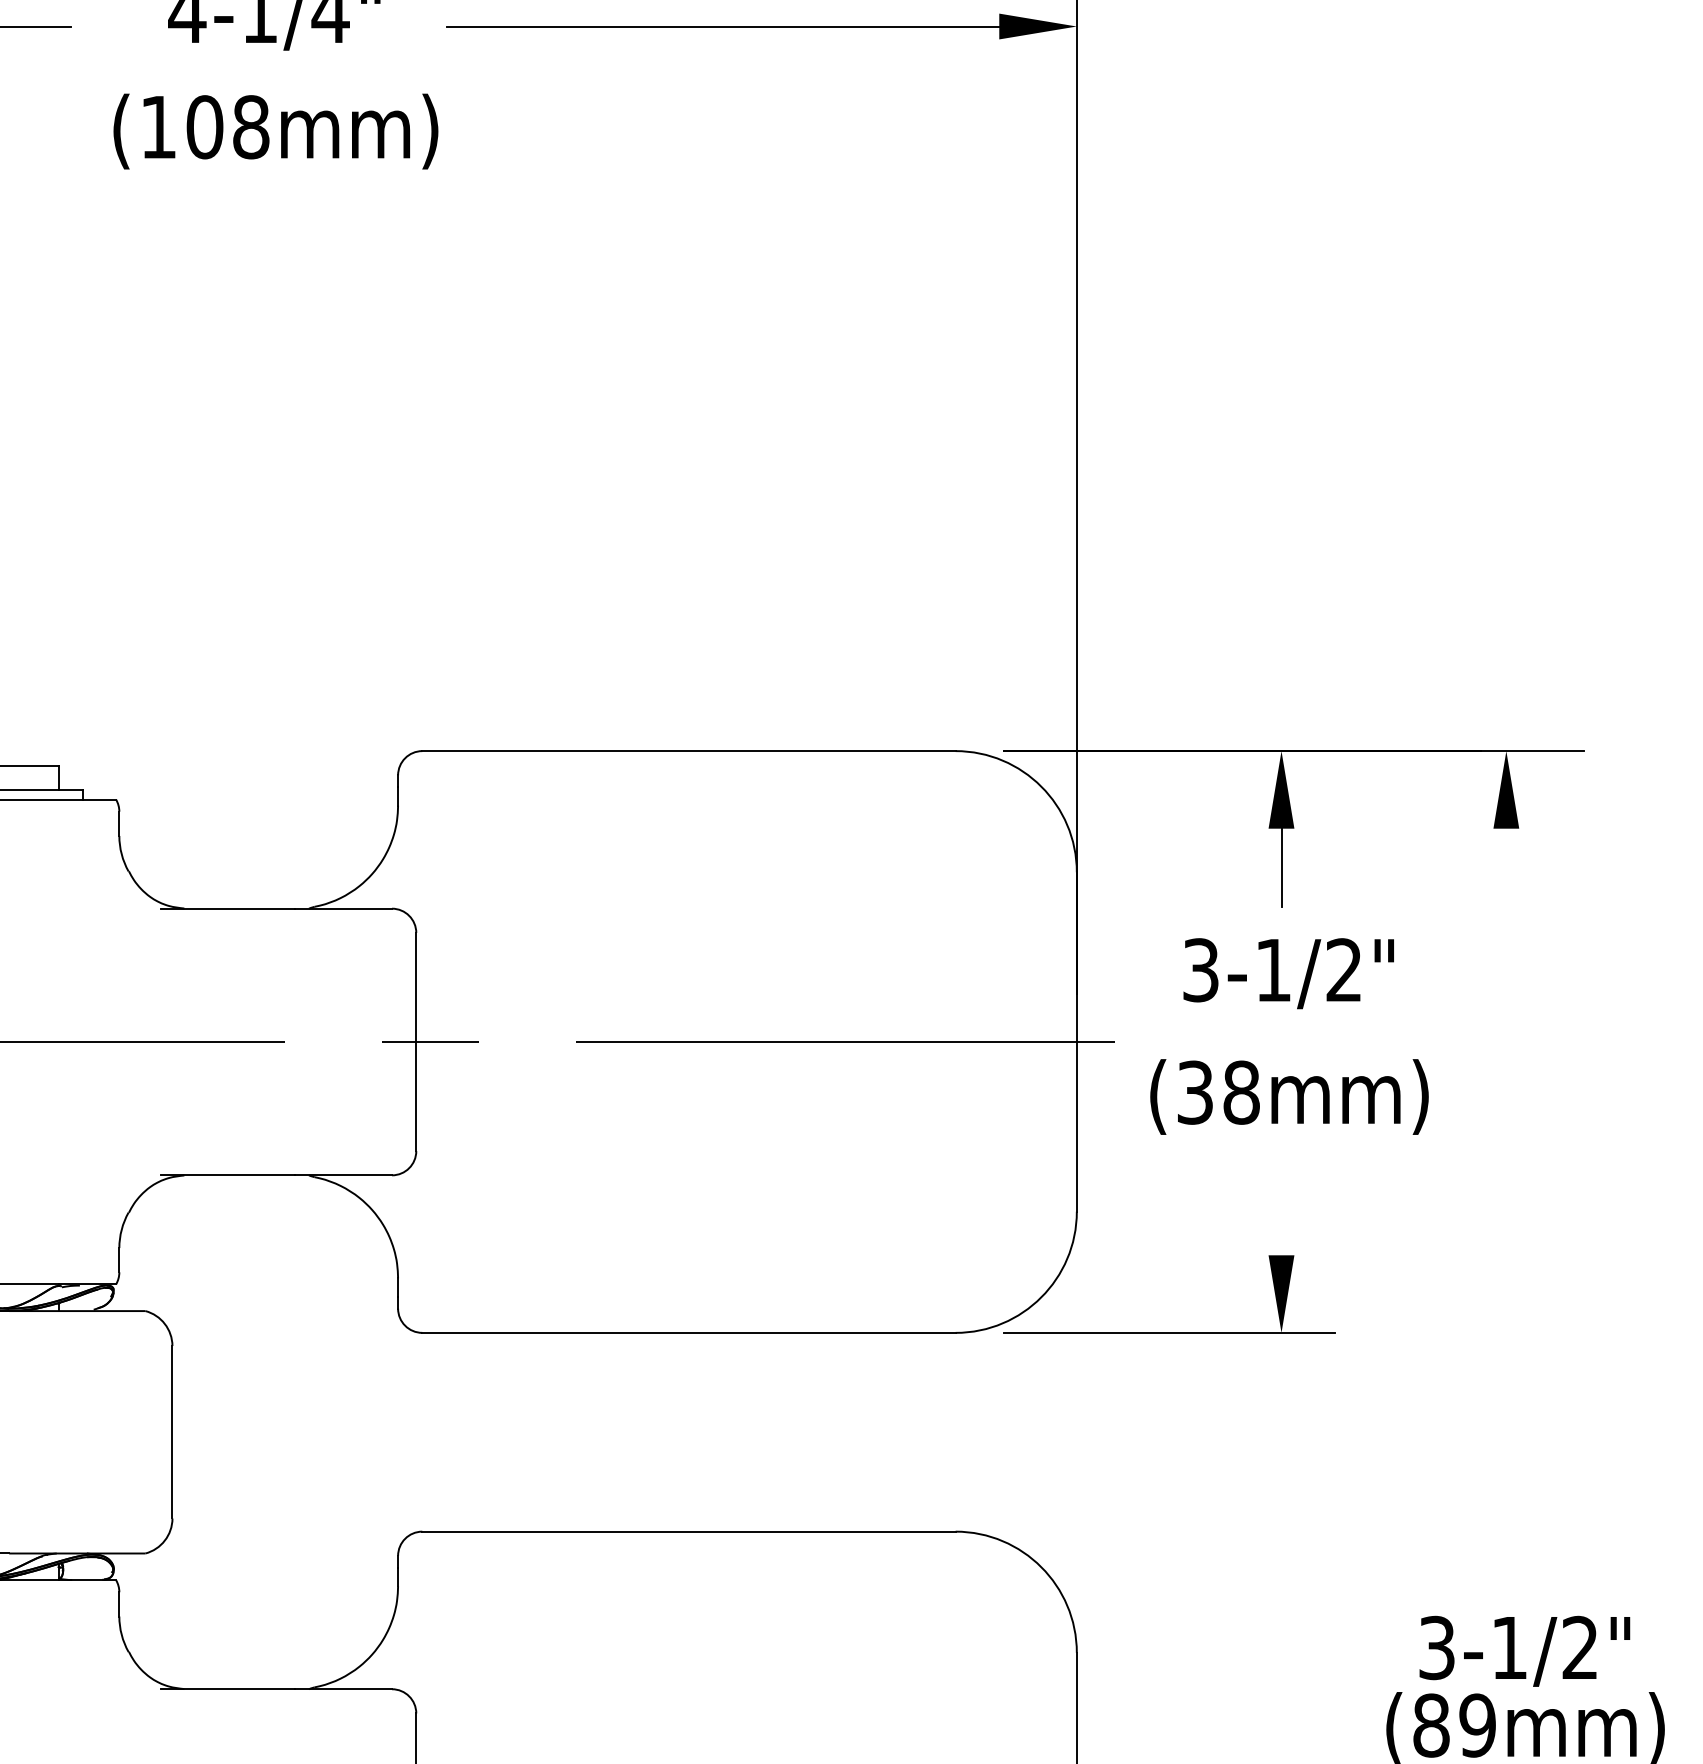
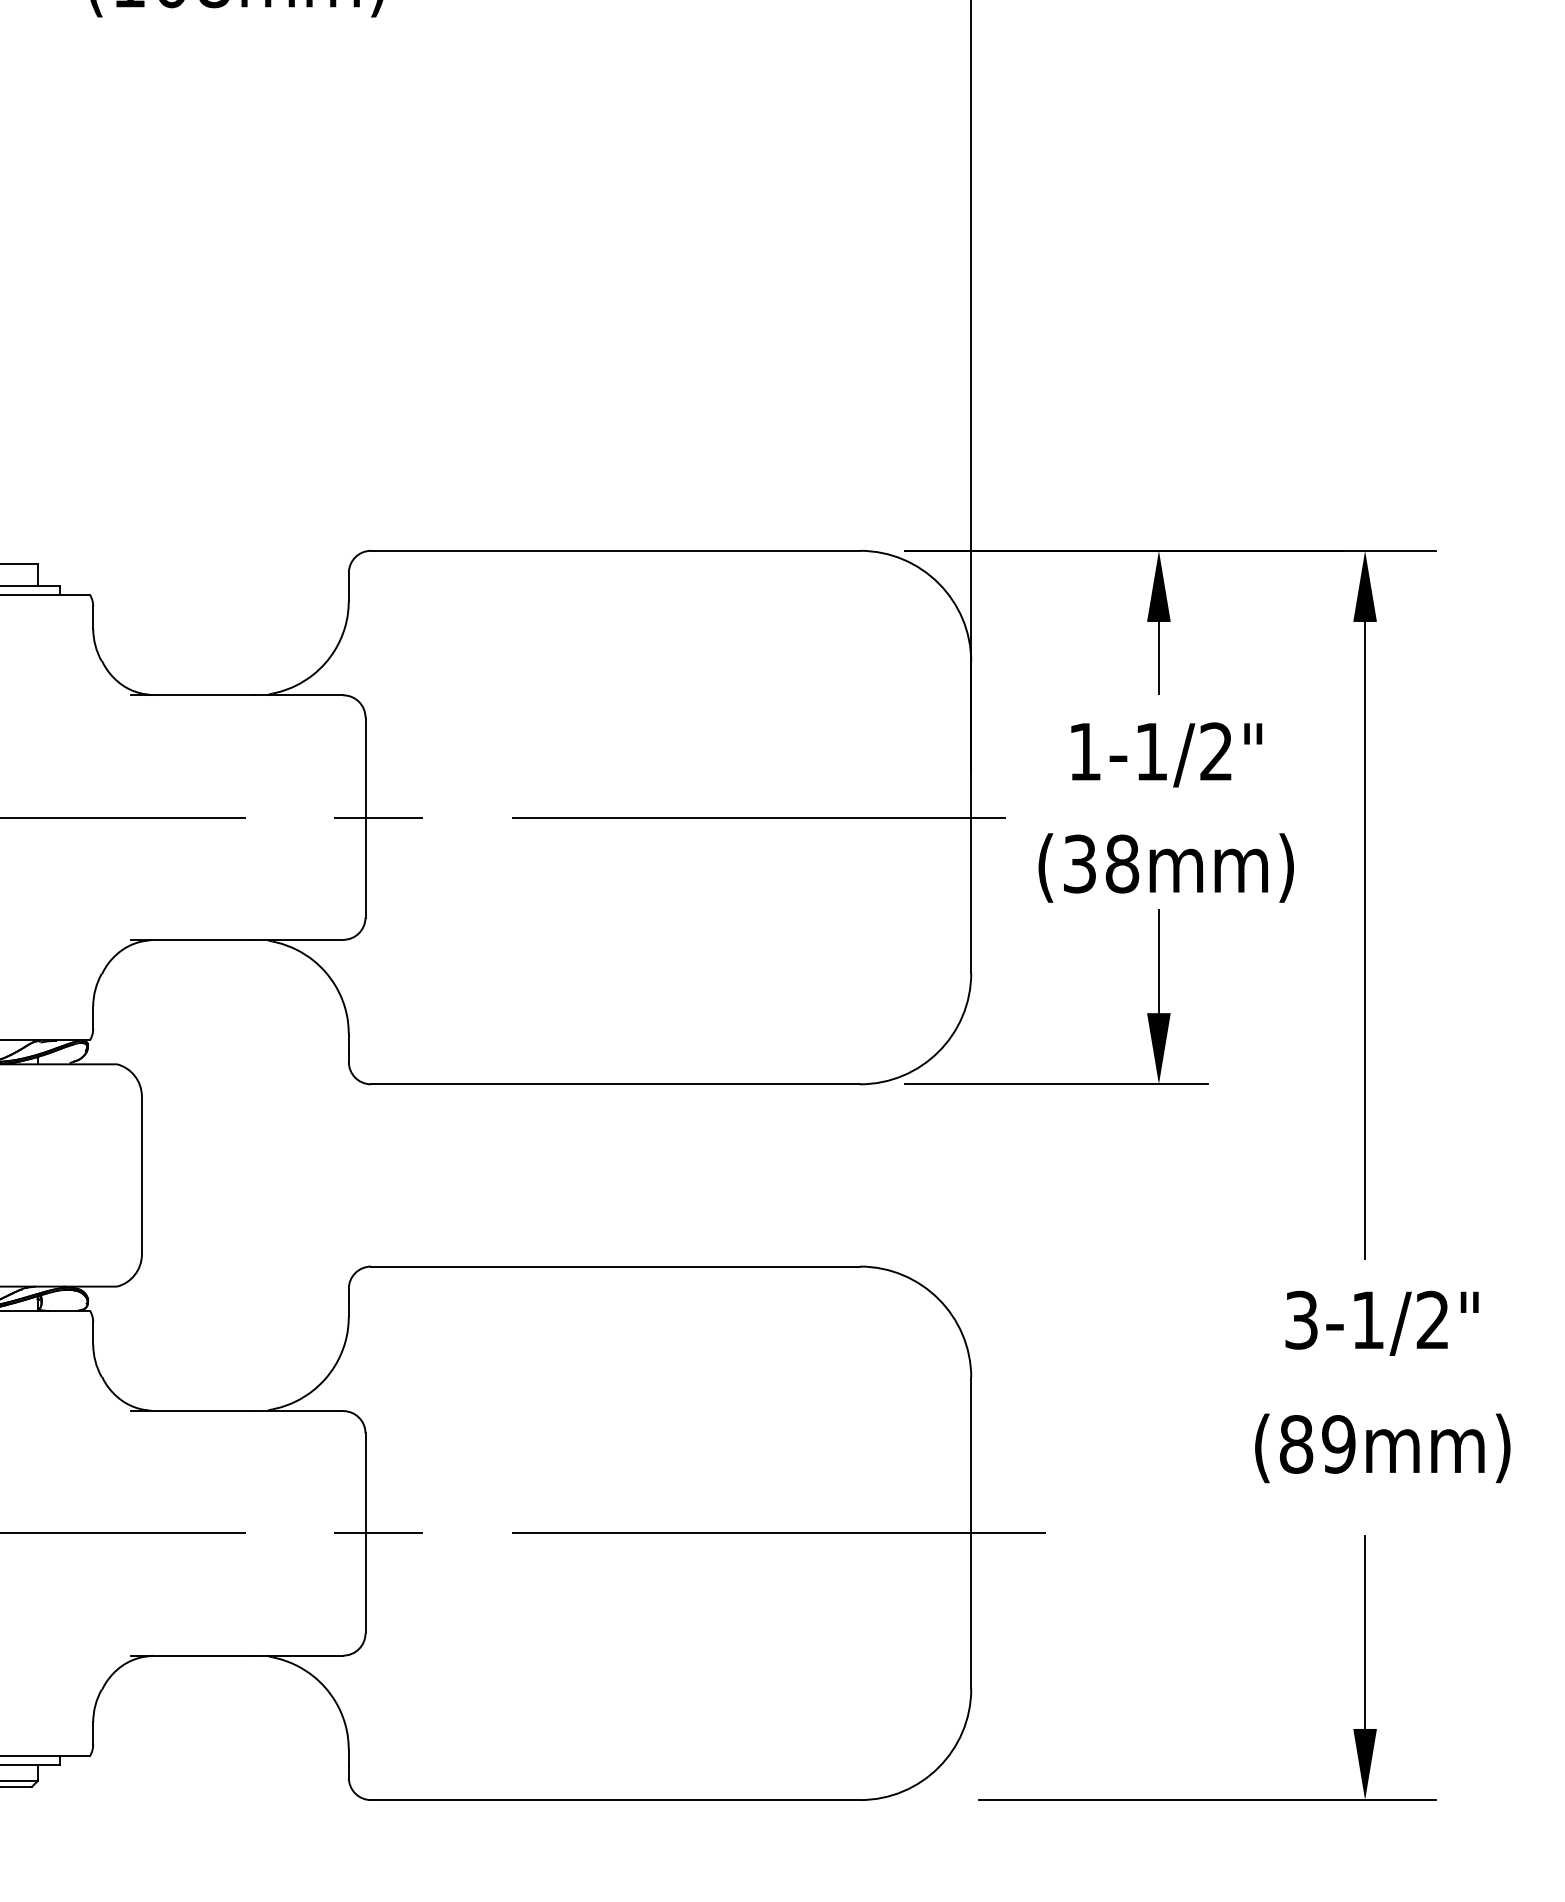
text: (1201, 969) -> (1085, 751), 3-1/2" -> 1-1/2"
line: (1506, 1176) -> (1365, 940), added
line: (1281, 1198) -> (1158, 961), added
text: (1524, 1650) -> (1381, 1322), moved

